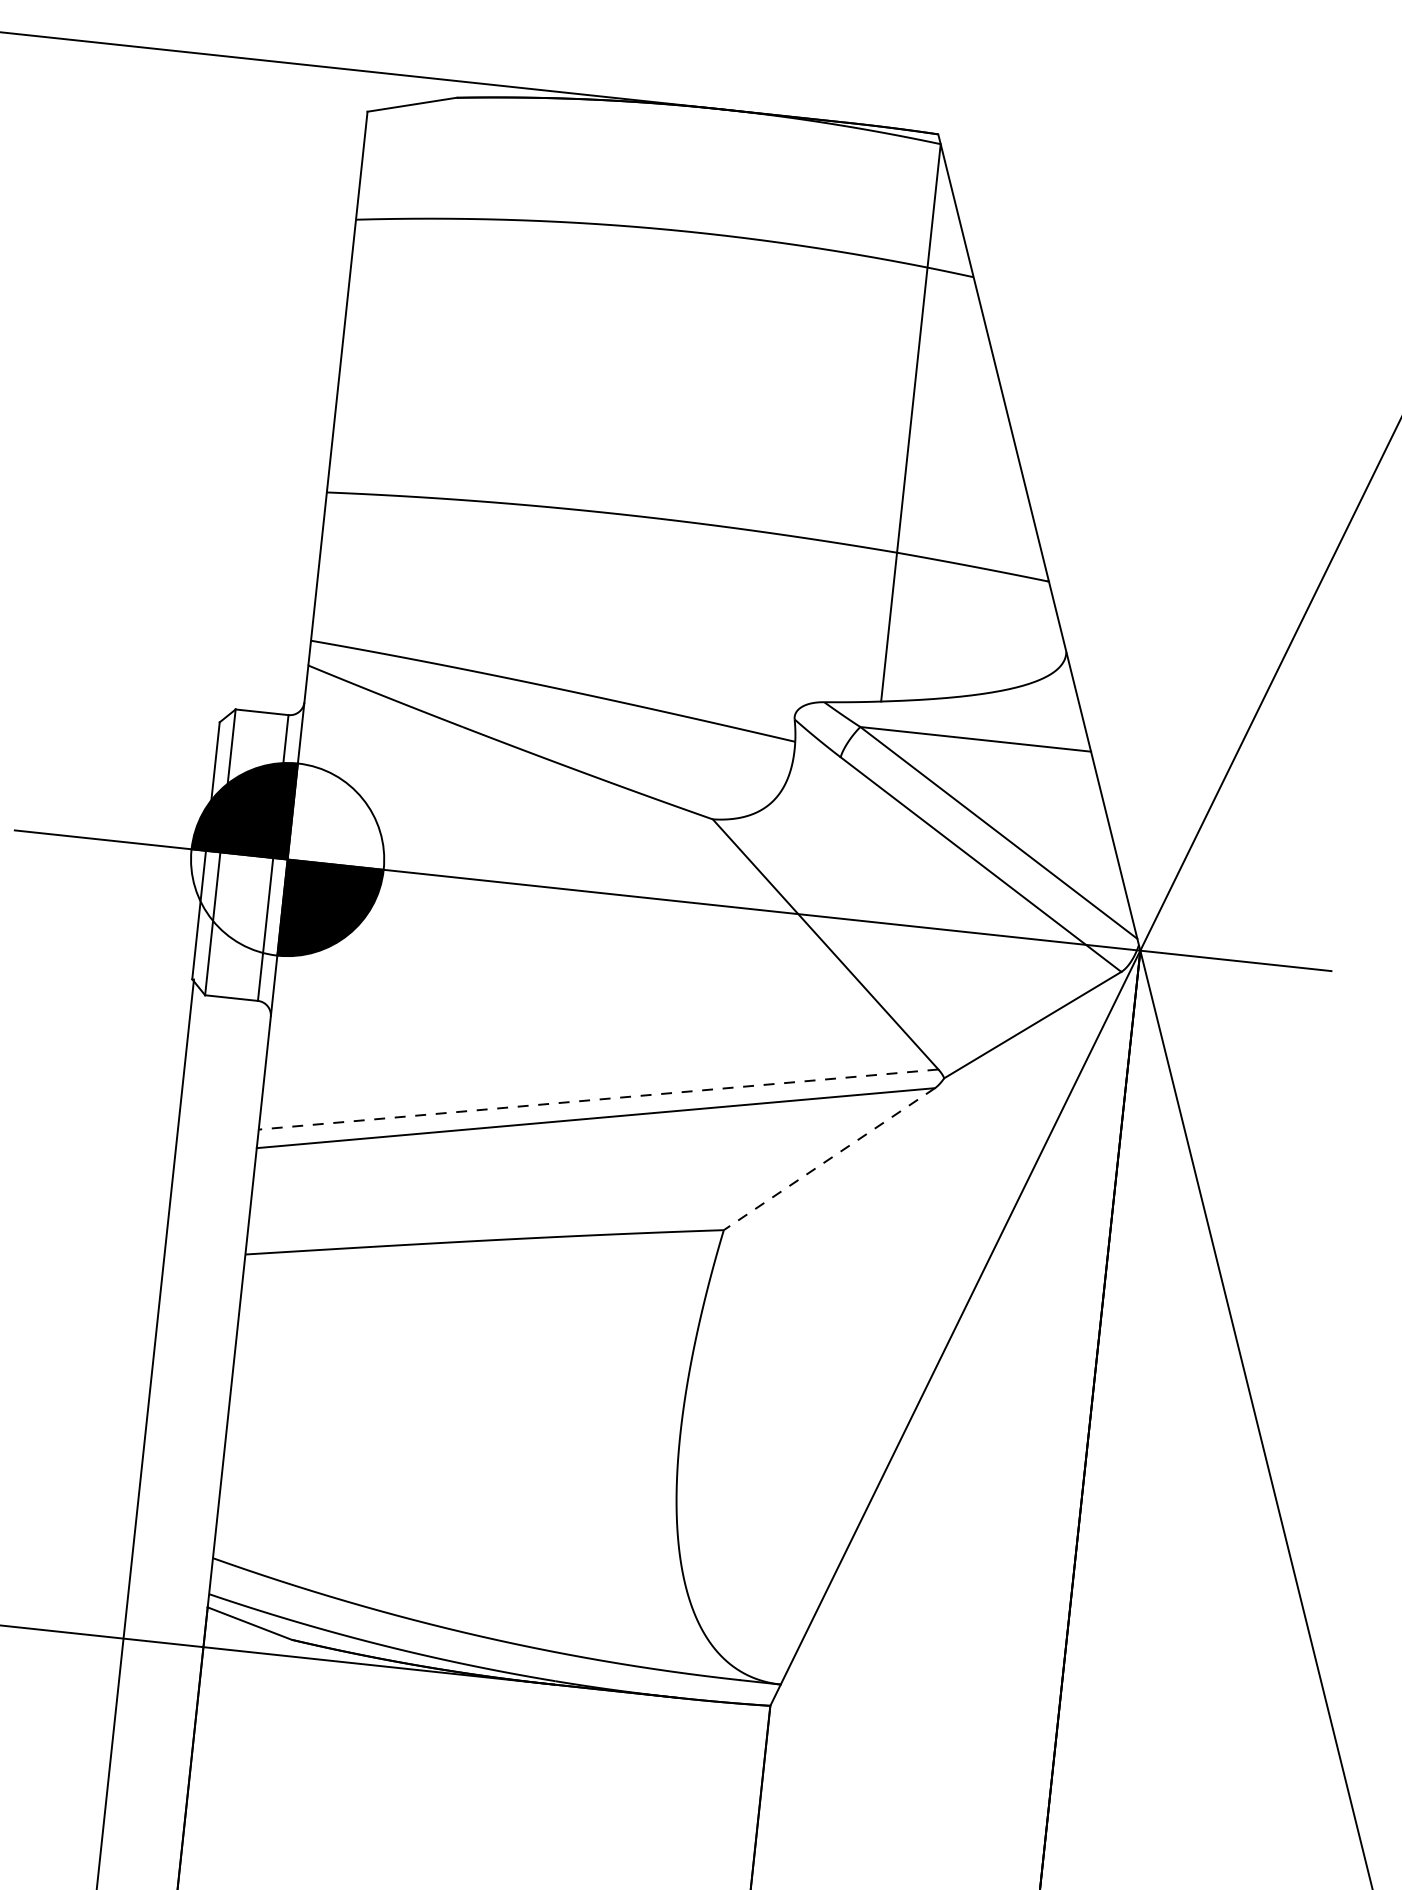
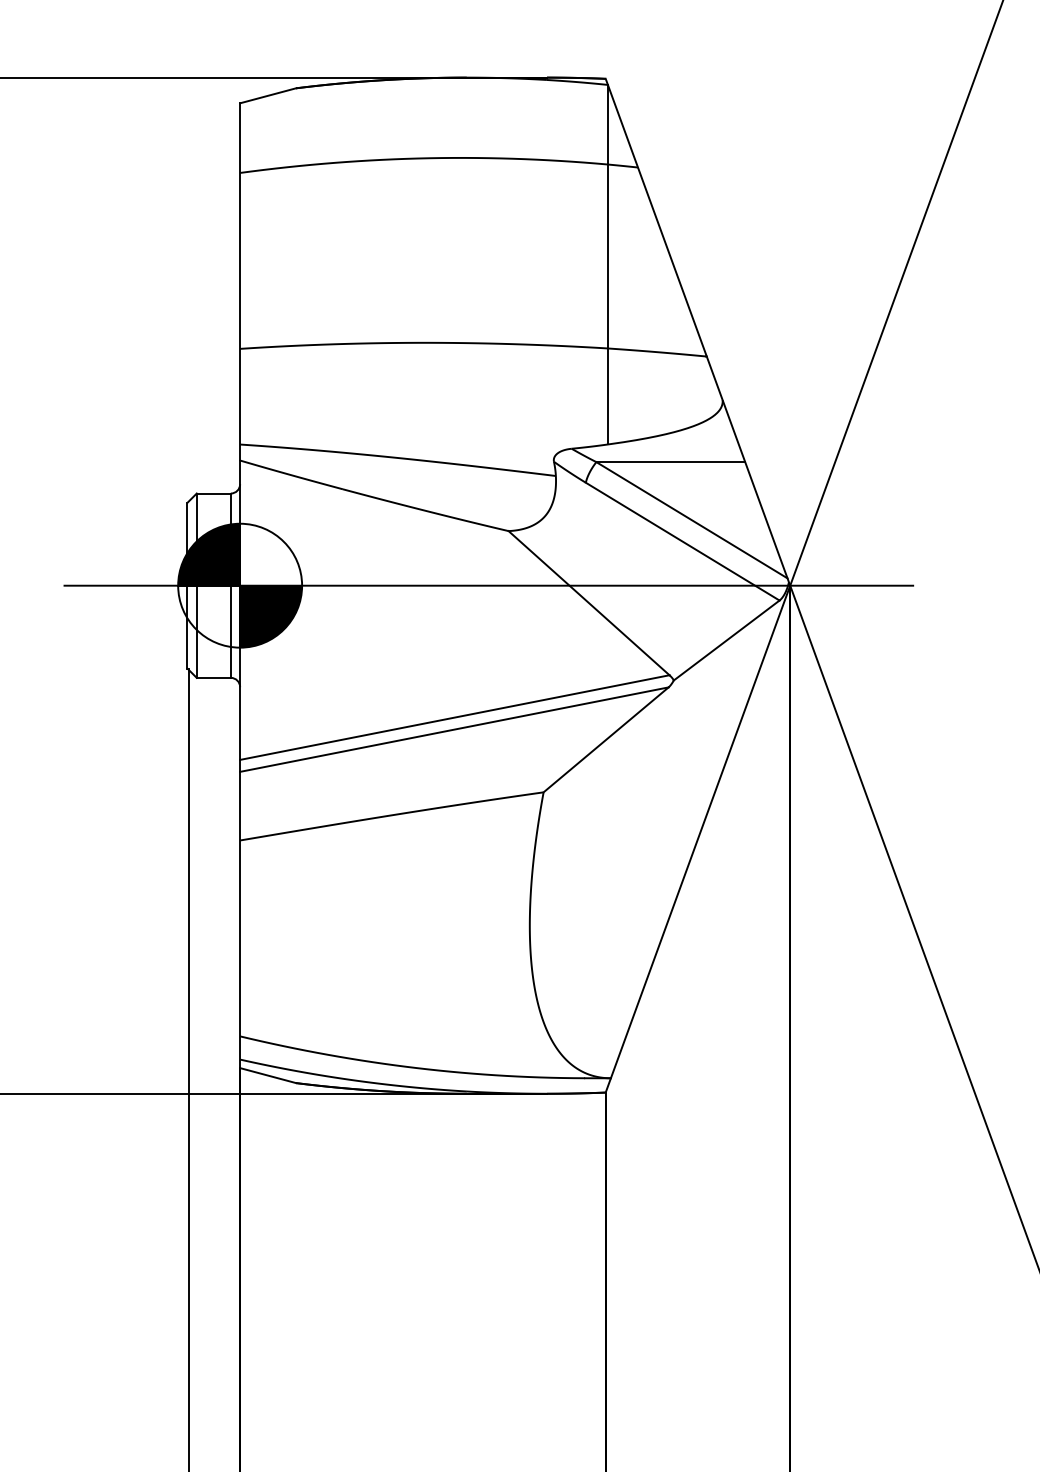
line: (598, 1099) -> (454, 717), dashed -> solid
line: (830, 1158) -> (606, 739), dashed -> solid

